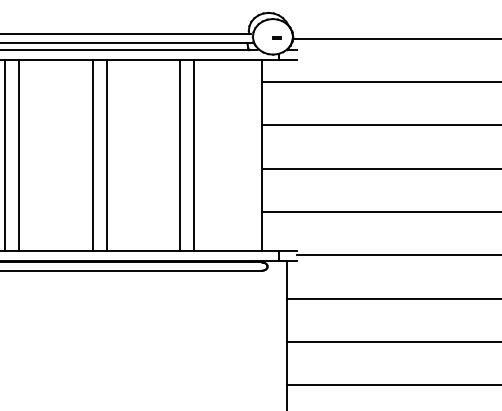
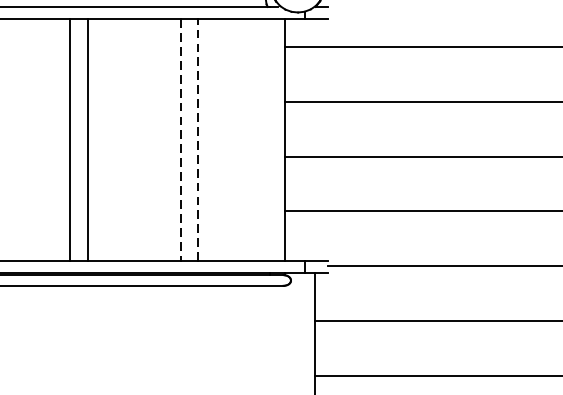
line: (180, 155) -> (180, 140), solid -> dashed
line: (194, 155) -> (198, 140), solid -> dashed

